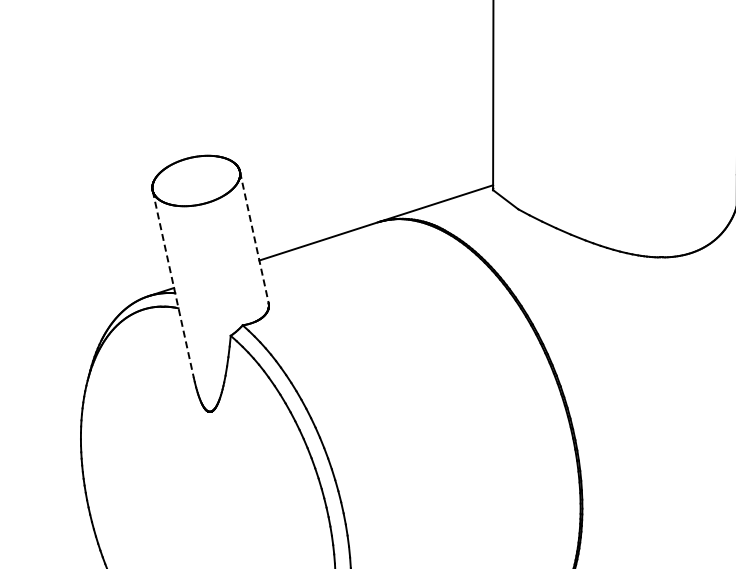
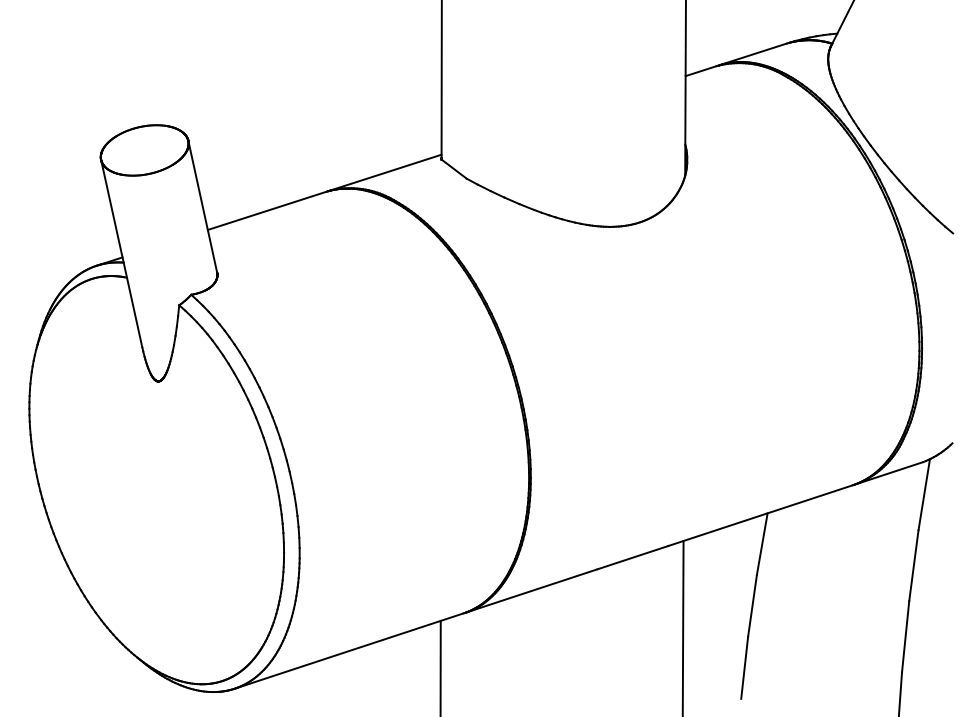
line: (254, 238) -> (202, 207), dashed -> solid
line: (173, 284) -> (121, 253), dashed -> solid

